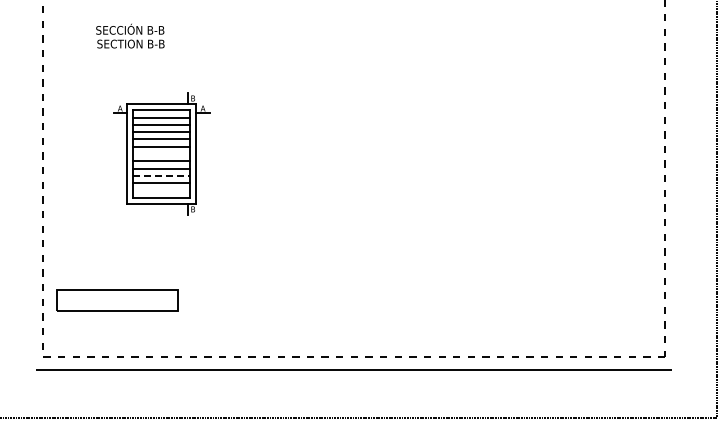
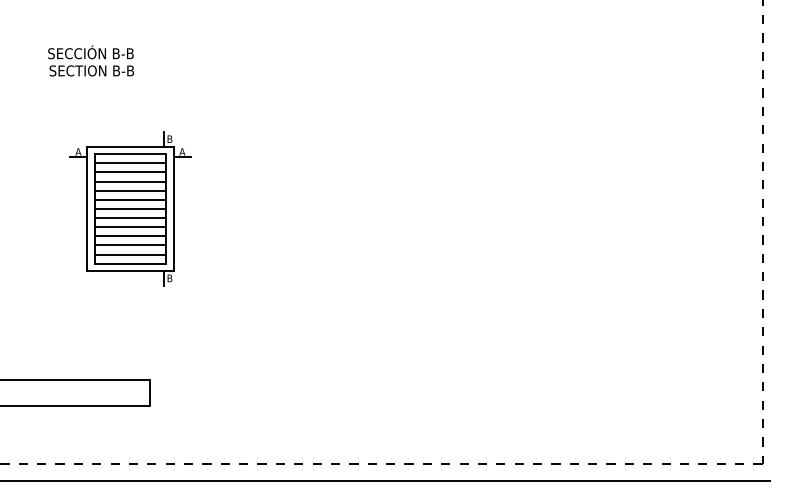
line: (161, 154) -> (130, 209), added
line: (161, 175) -> (130, 235), dashed -> solid
line: (161, 190) -> (130, 254), added

